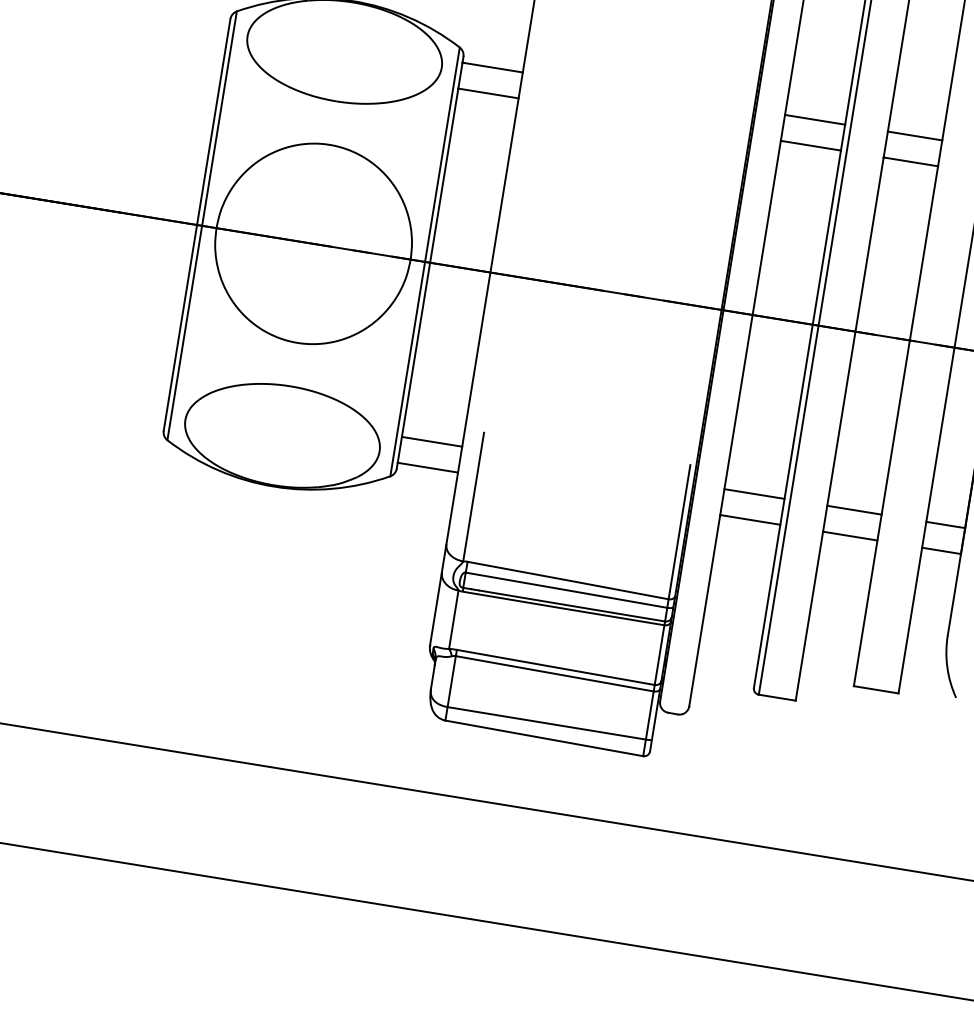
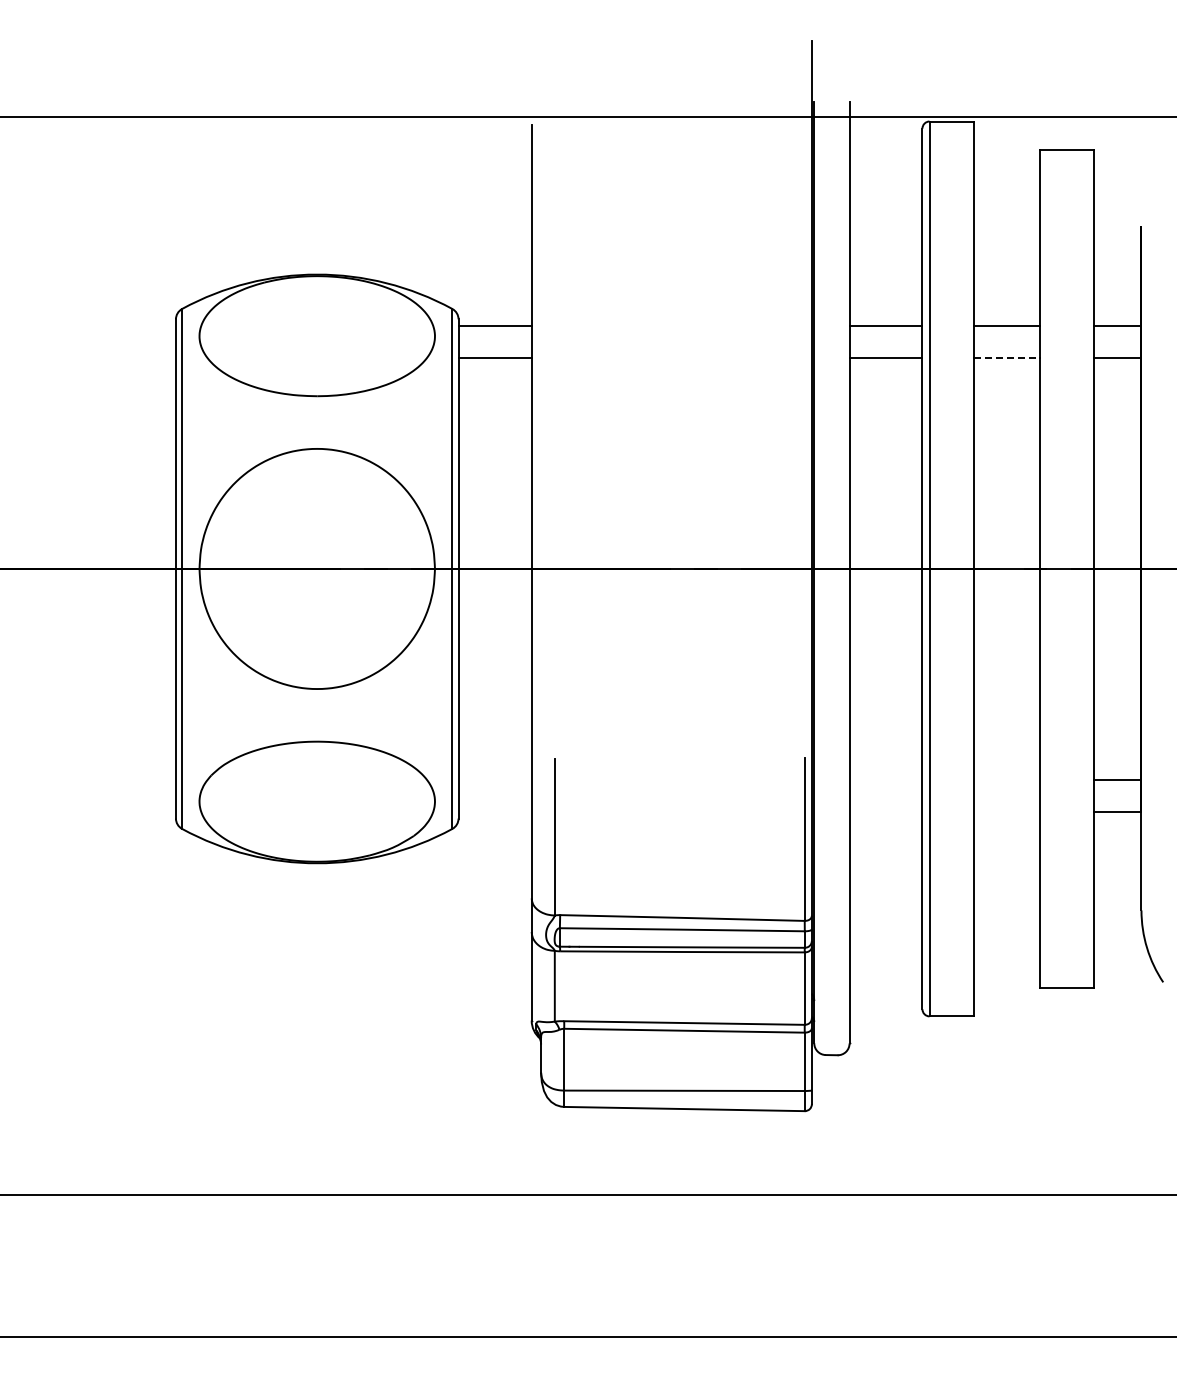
line: (911, 161) -> (1007, 357), solid -> dashed
line: (431, 442) -> (494, 780), removed
line: (427, 467) -> (494, 811), removed
line: (754, 494) -> (885, 780), removed
line: (854, 510) -> (1007, 780), removed
line: (749, 519) -> (885, 811), removed
line: (850, 536) -> (1007, 811), removed

